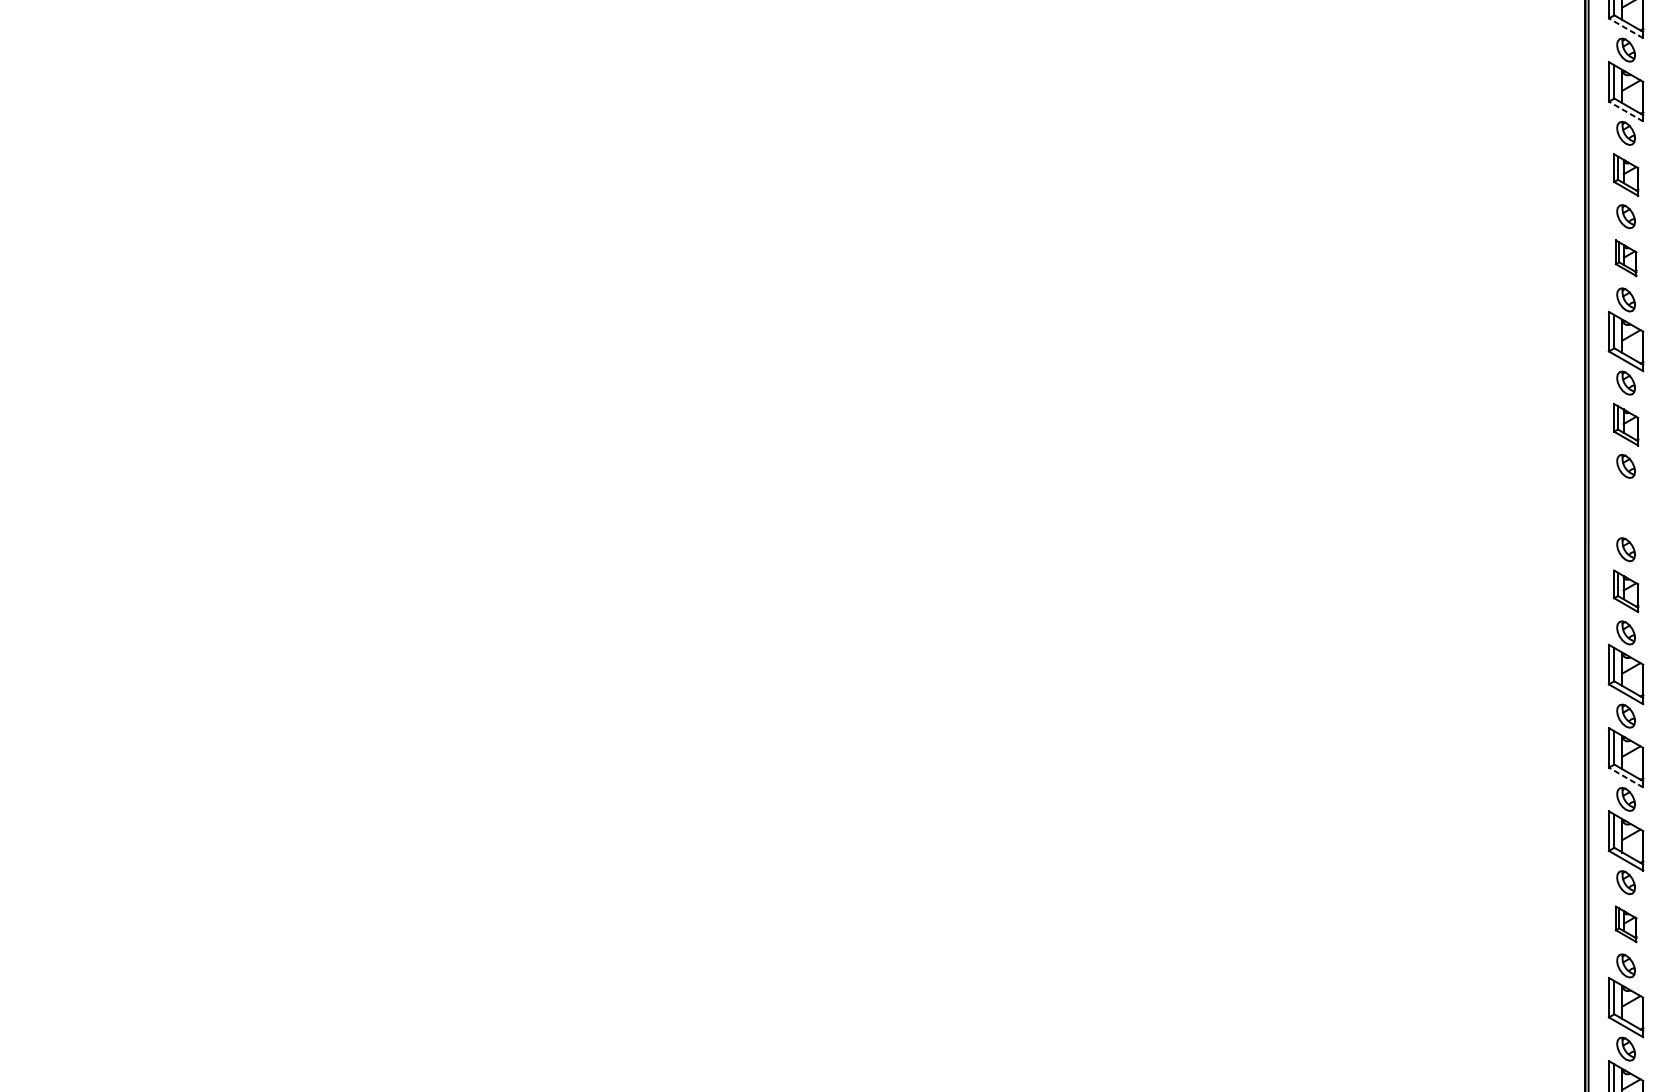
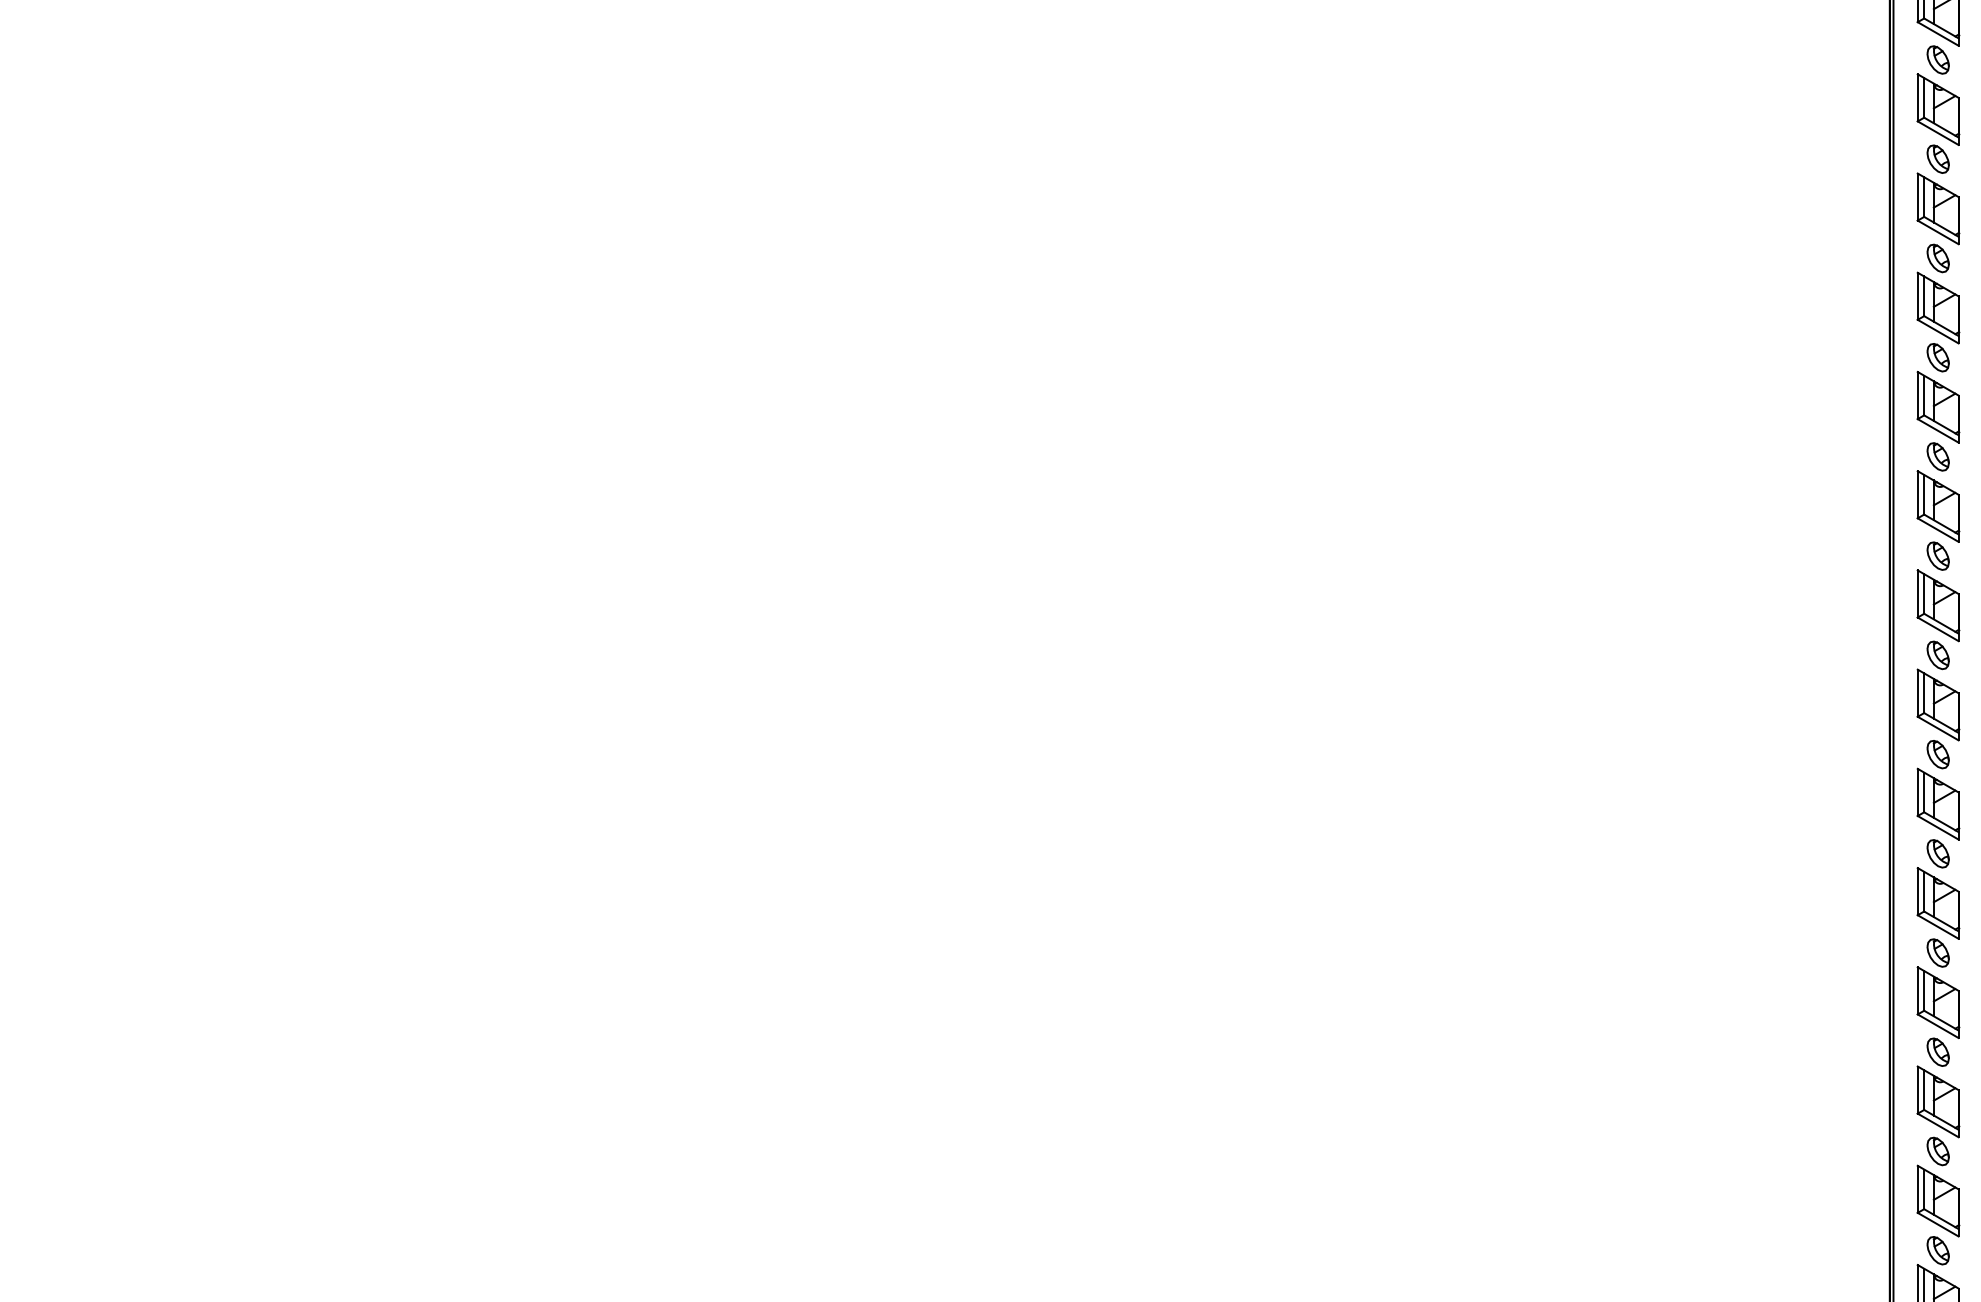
line: (1626, 27) -> (1938, 33), dashed -> solid
line: (1626, 111) -> (1938, 133), dashed -> solid
part: (1626, 174) -> (1938, 208), size x1.43
part: (1626, 257) -> (1938, 307), size x1.67
part: (1626, 424) -> (1938, 506), size x1.43
part: (1626, 507) -> (1938, 605), added
part: (1626, 590) -> (1938, 704), size x1.43
line: (1626, 777) -> (1938, 927), dashed -> solid
part: (1626, 923) -> (1938, 1101), size x1.67

